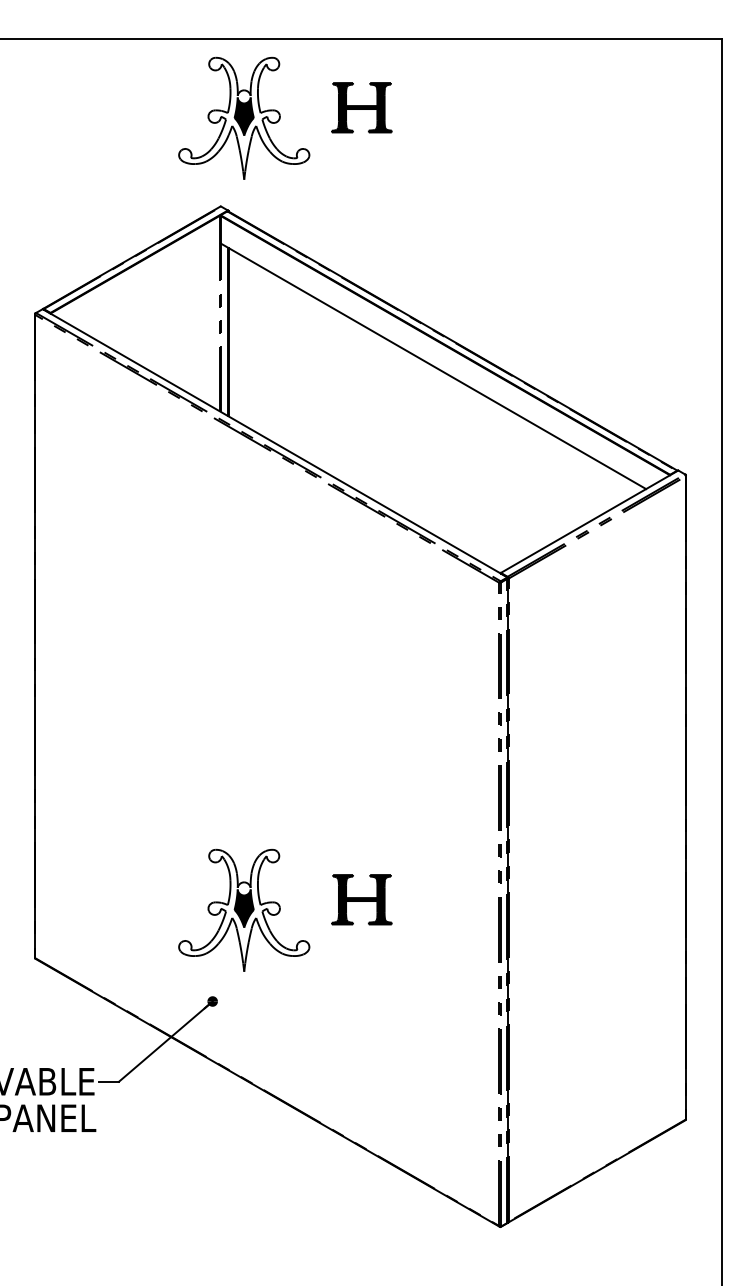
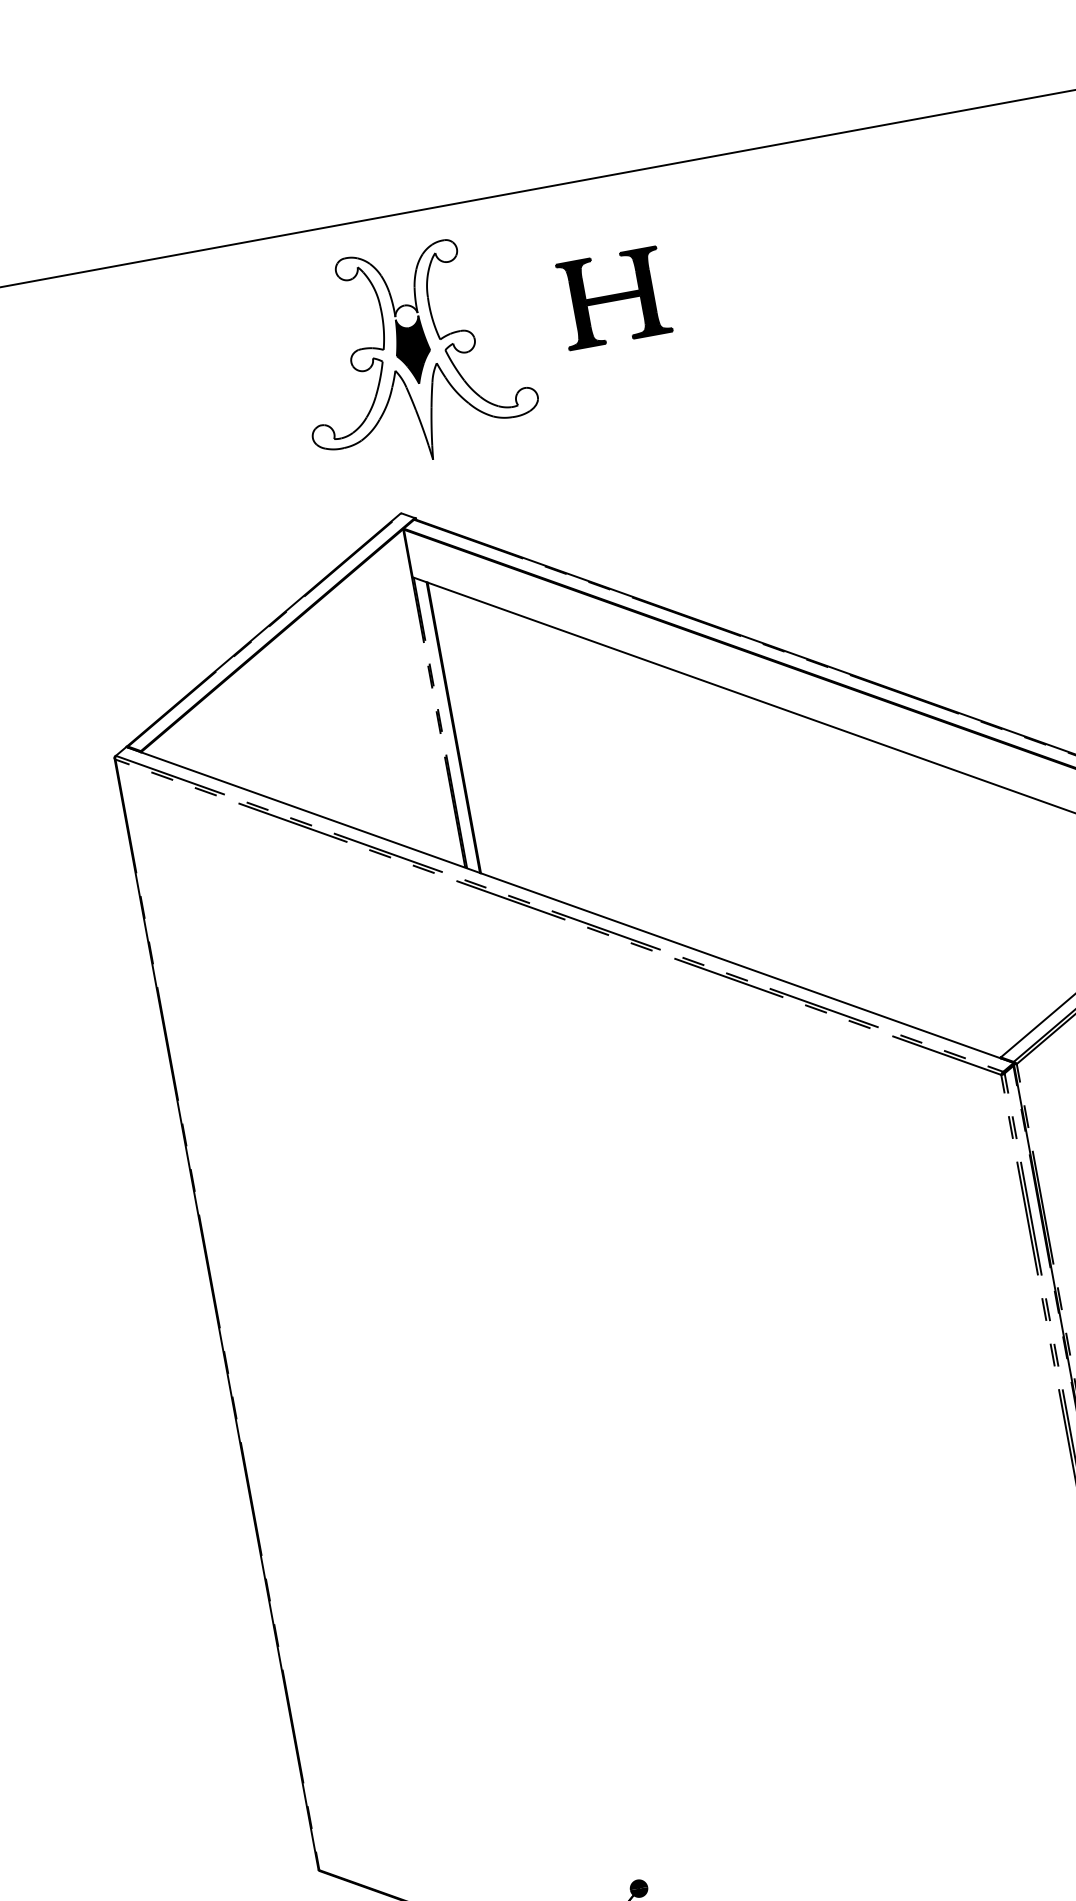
part: (285, 909) -> (735, 1706), removed

